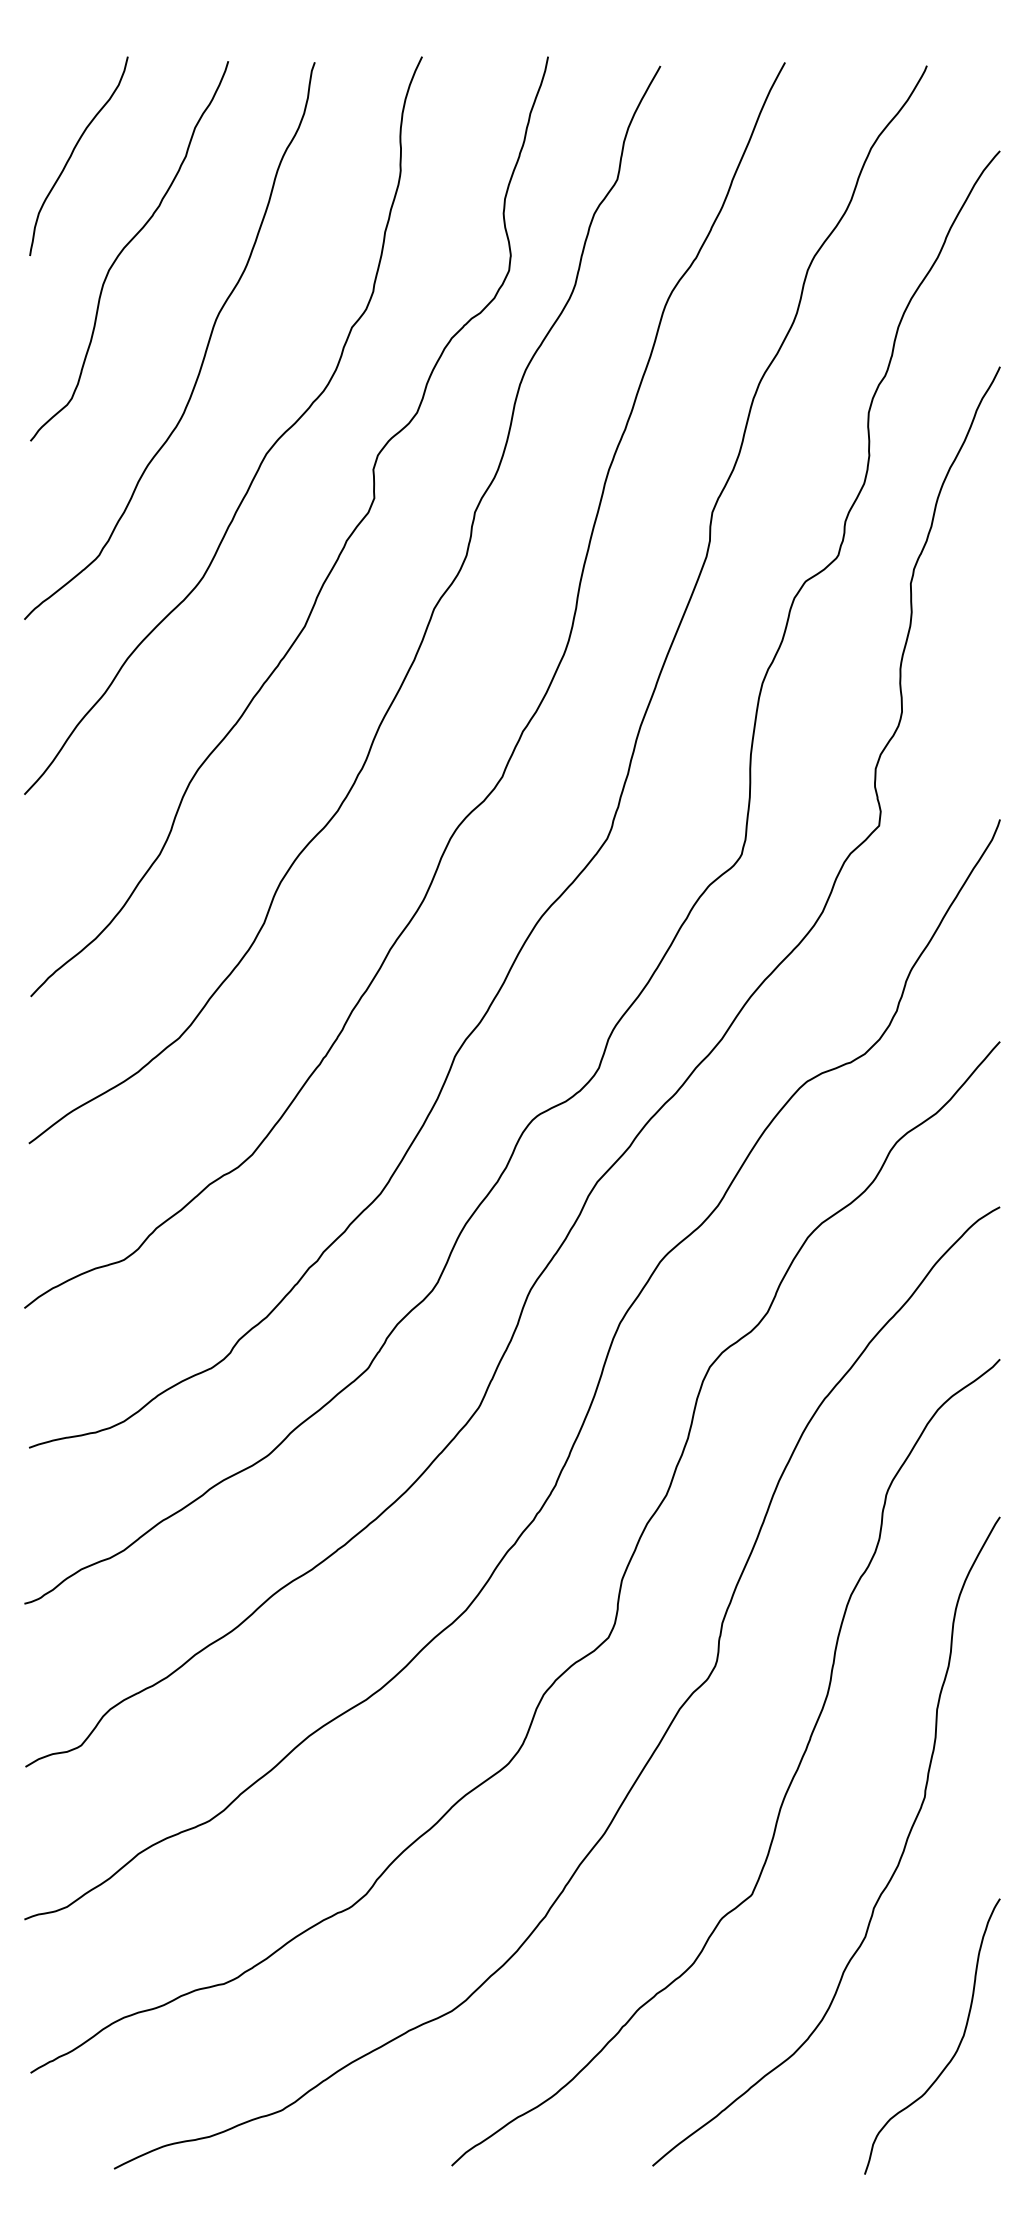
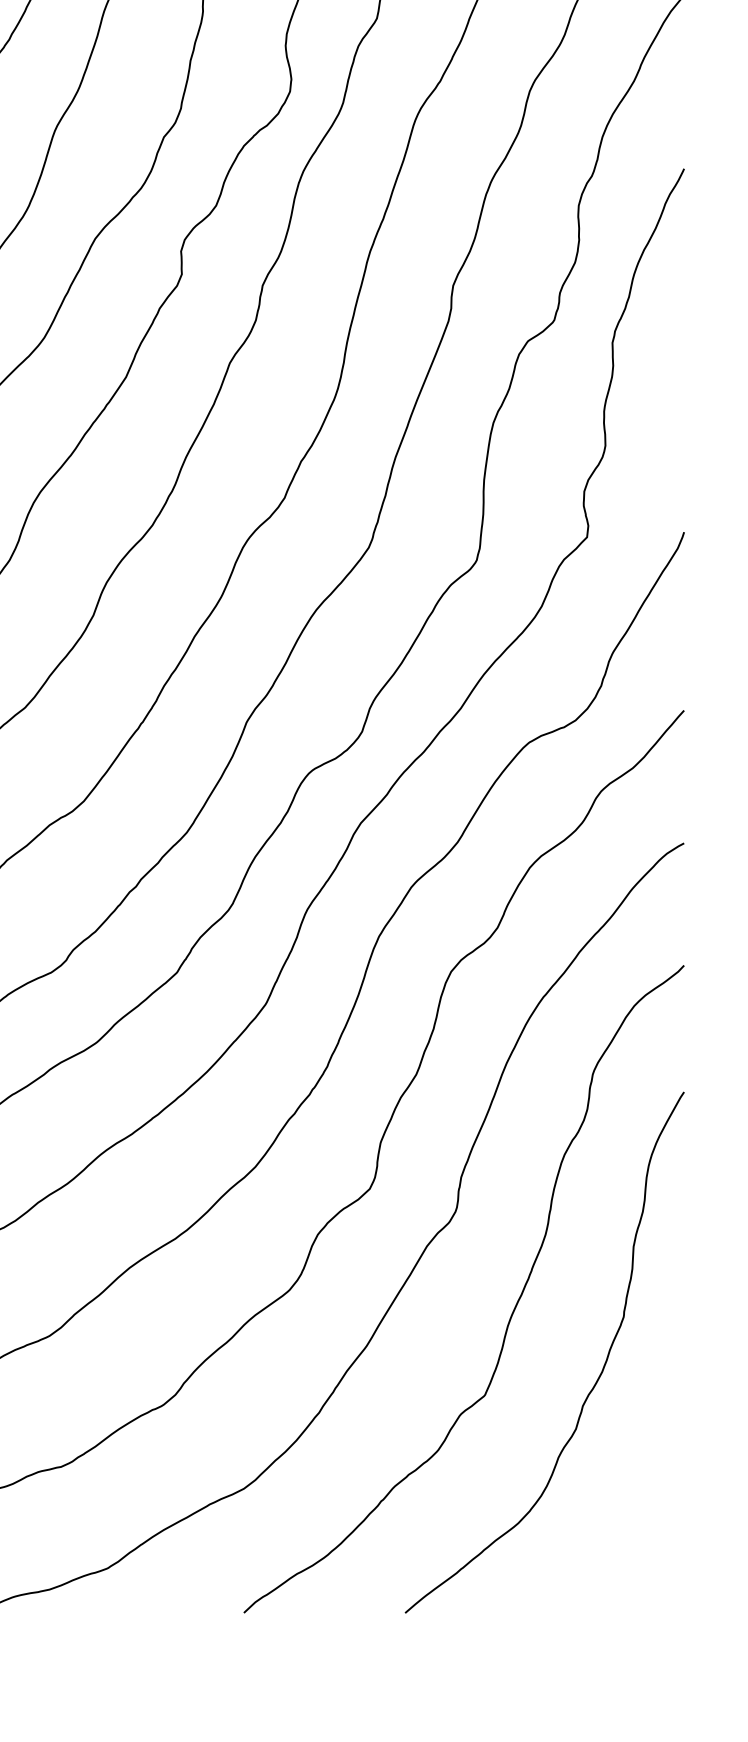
curve: (958, 2044) -> (650, 1515), removed

